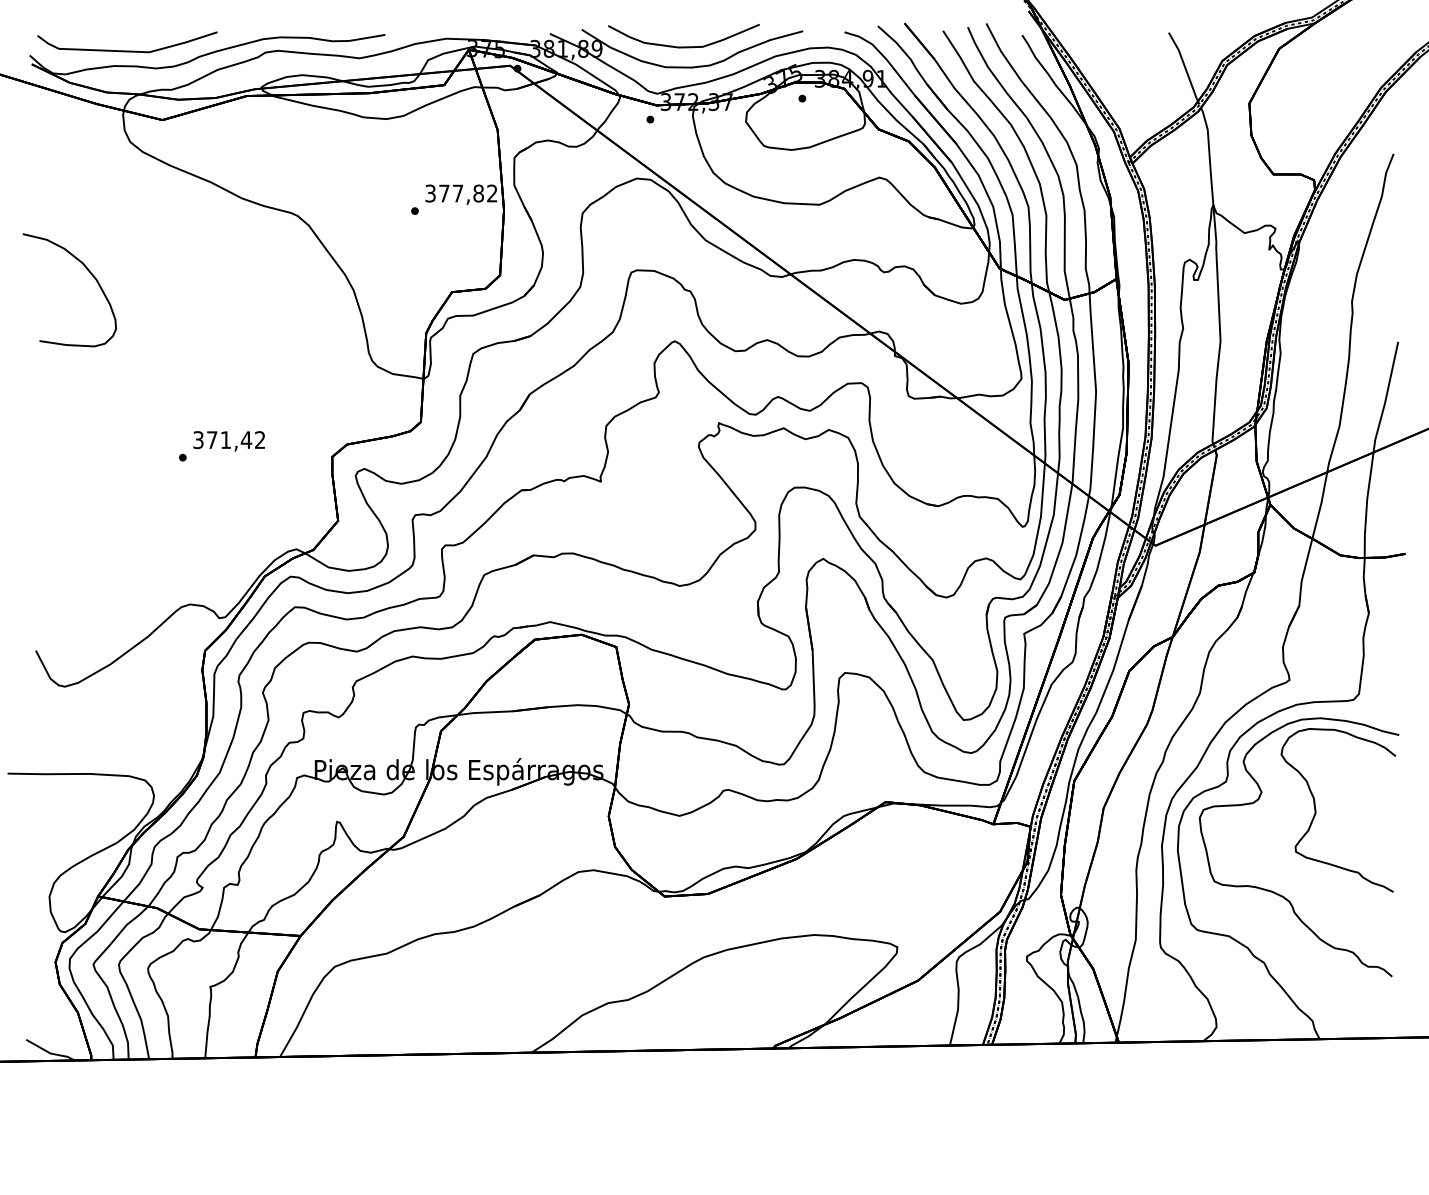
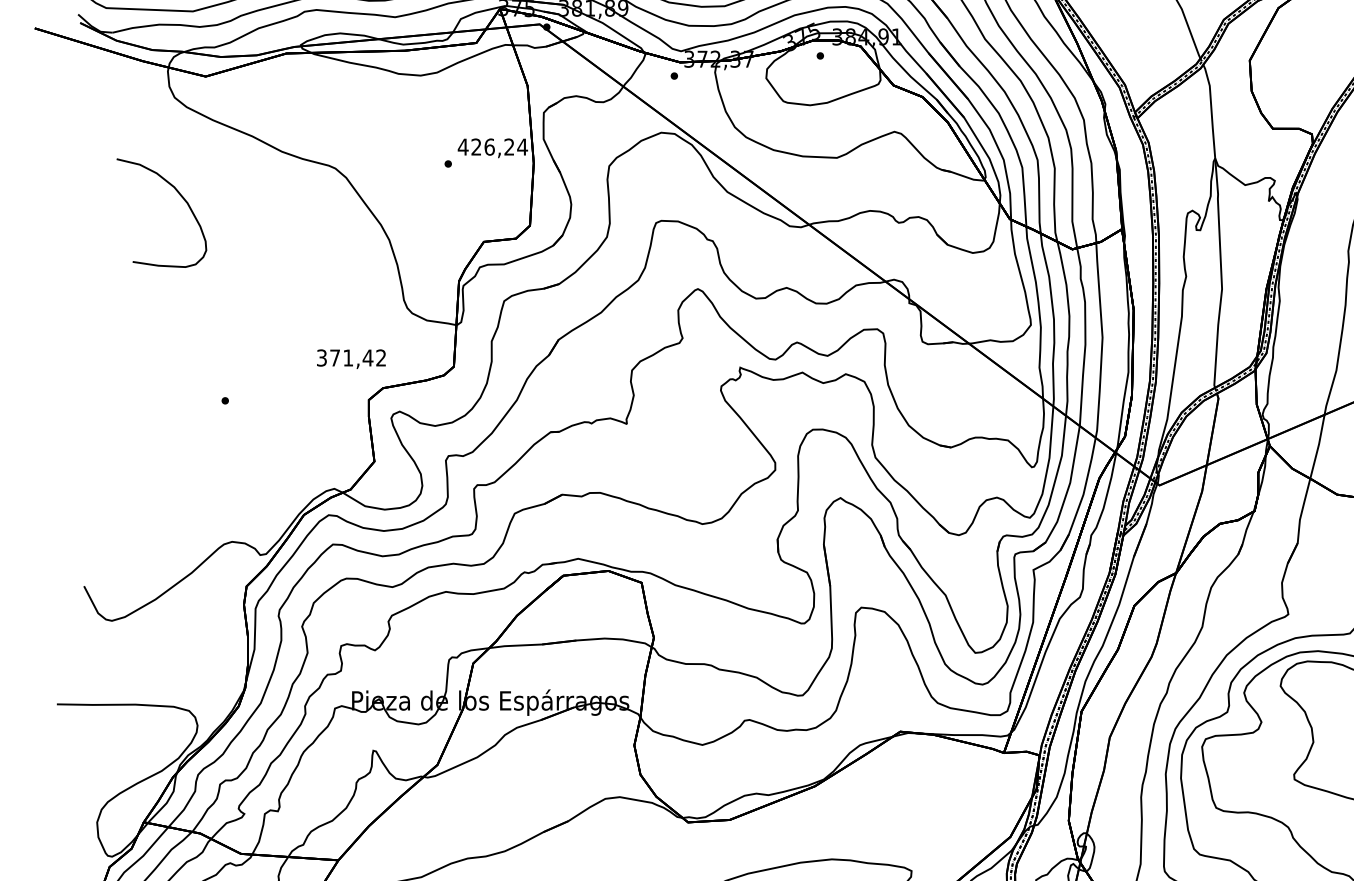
text: (461, 193) -> (492, 147), 377,82 -> 426,24
curve: (90, 274) -> (181, 197), moved
text: (228, 441) -> (350, 359), moved

